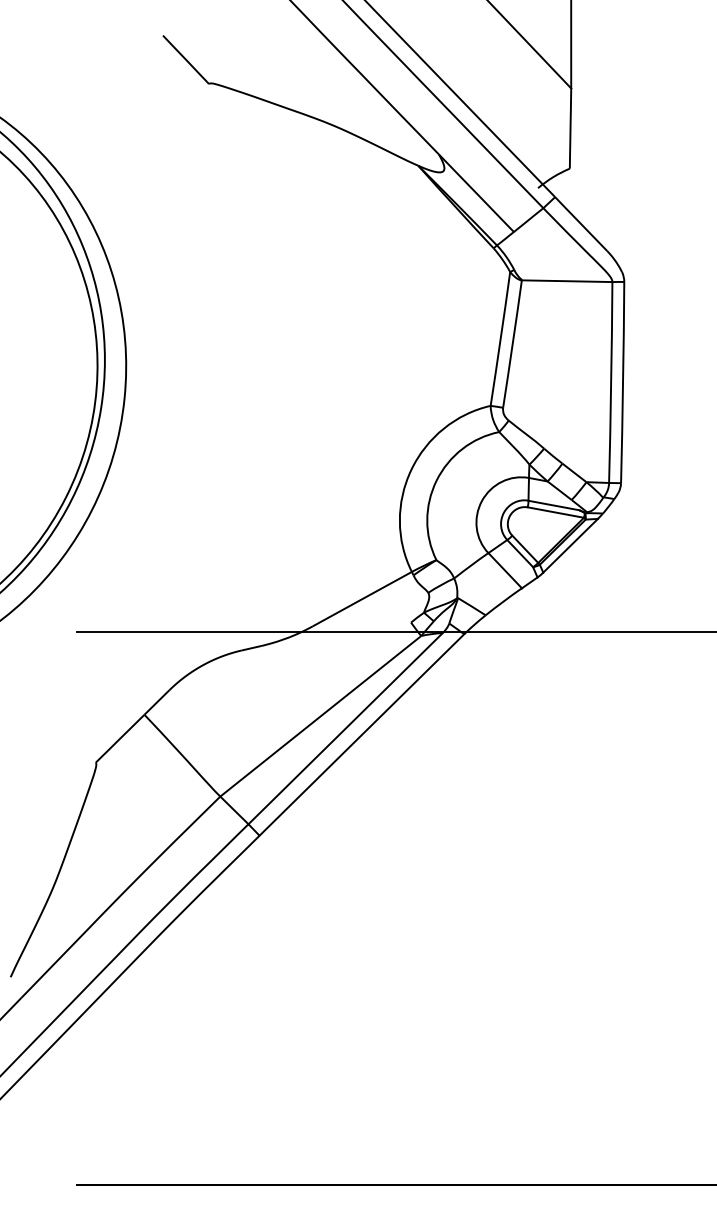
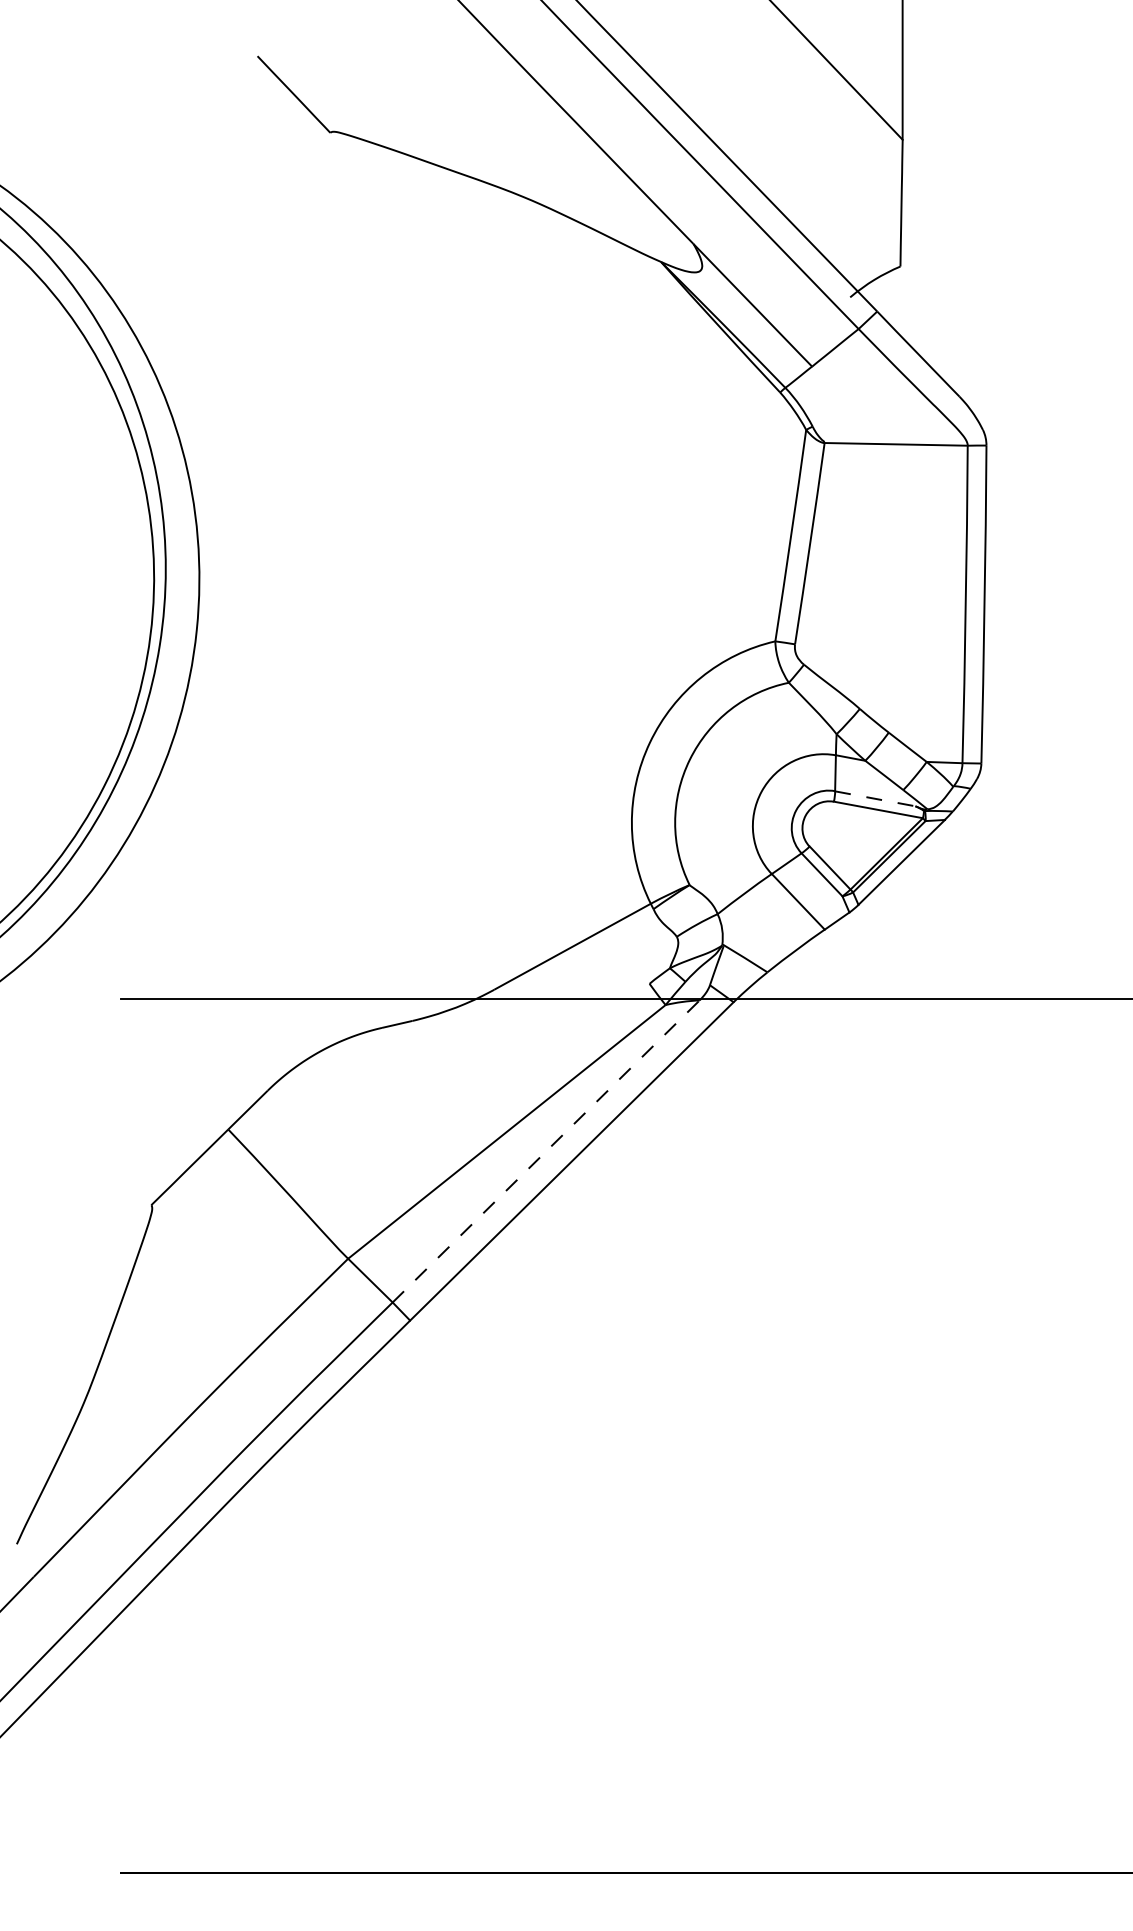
line: (553, 505) -> (874, 798), solid -> dashed
line: (345, 728) -> (545, 1151), solid -> dashed

